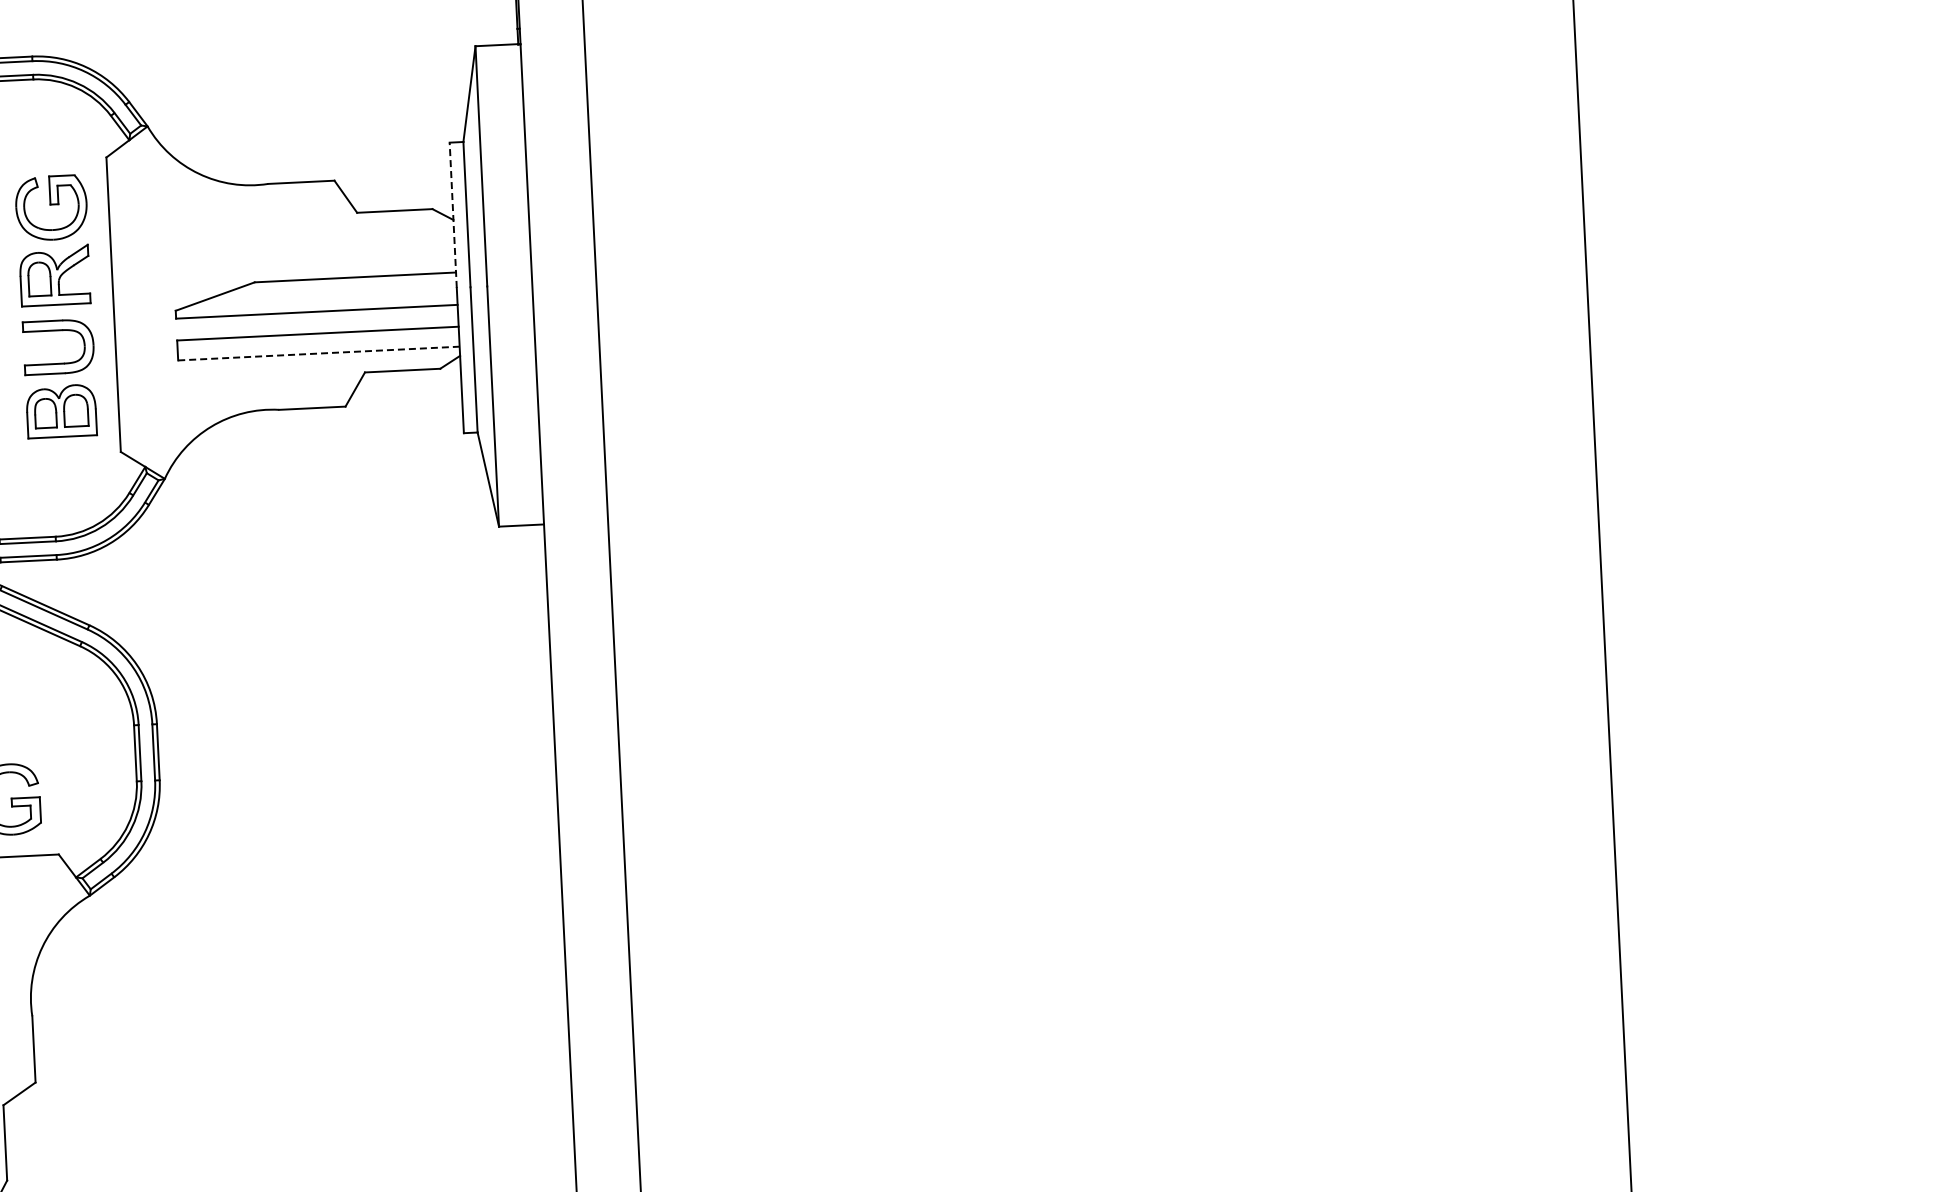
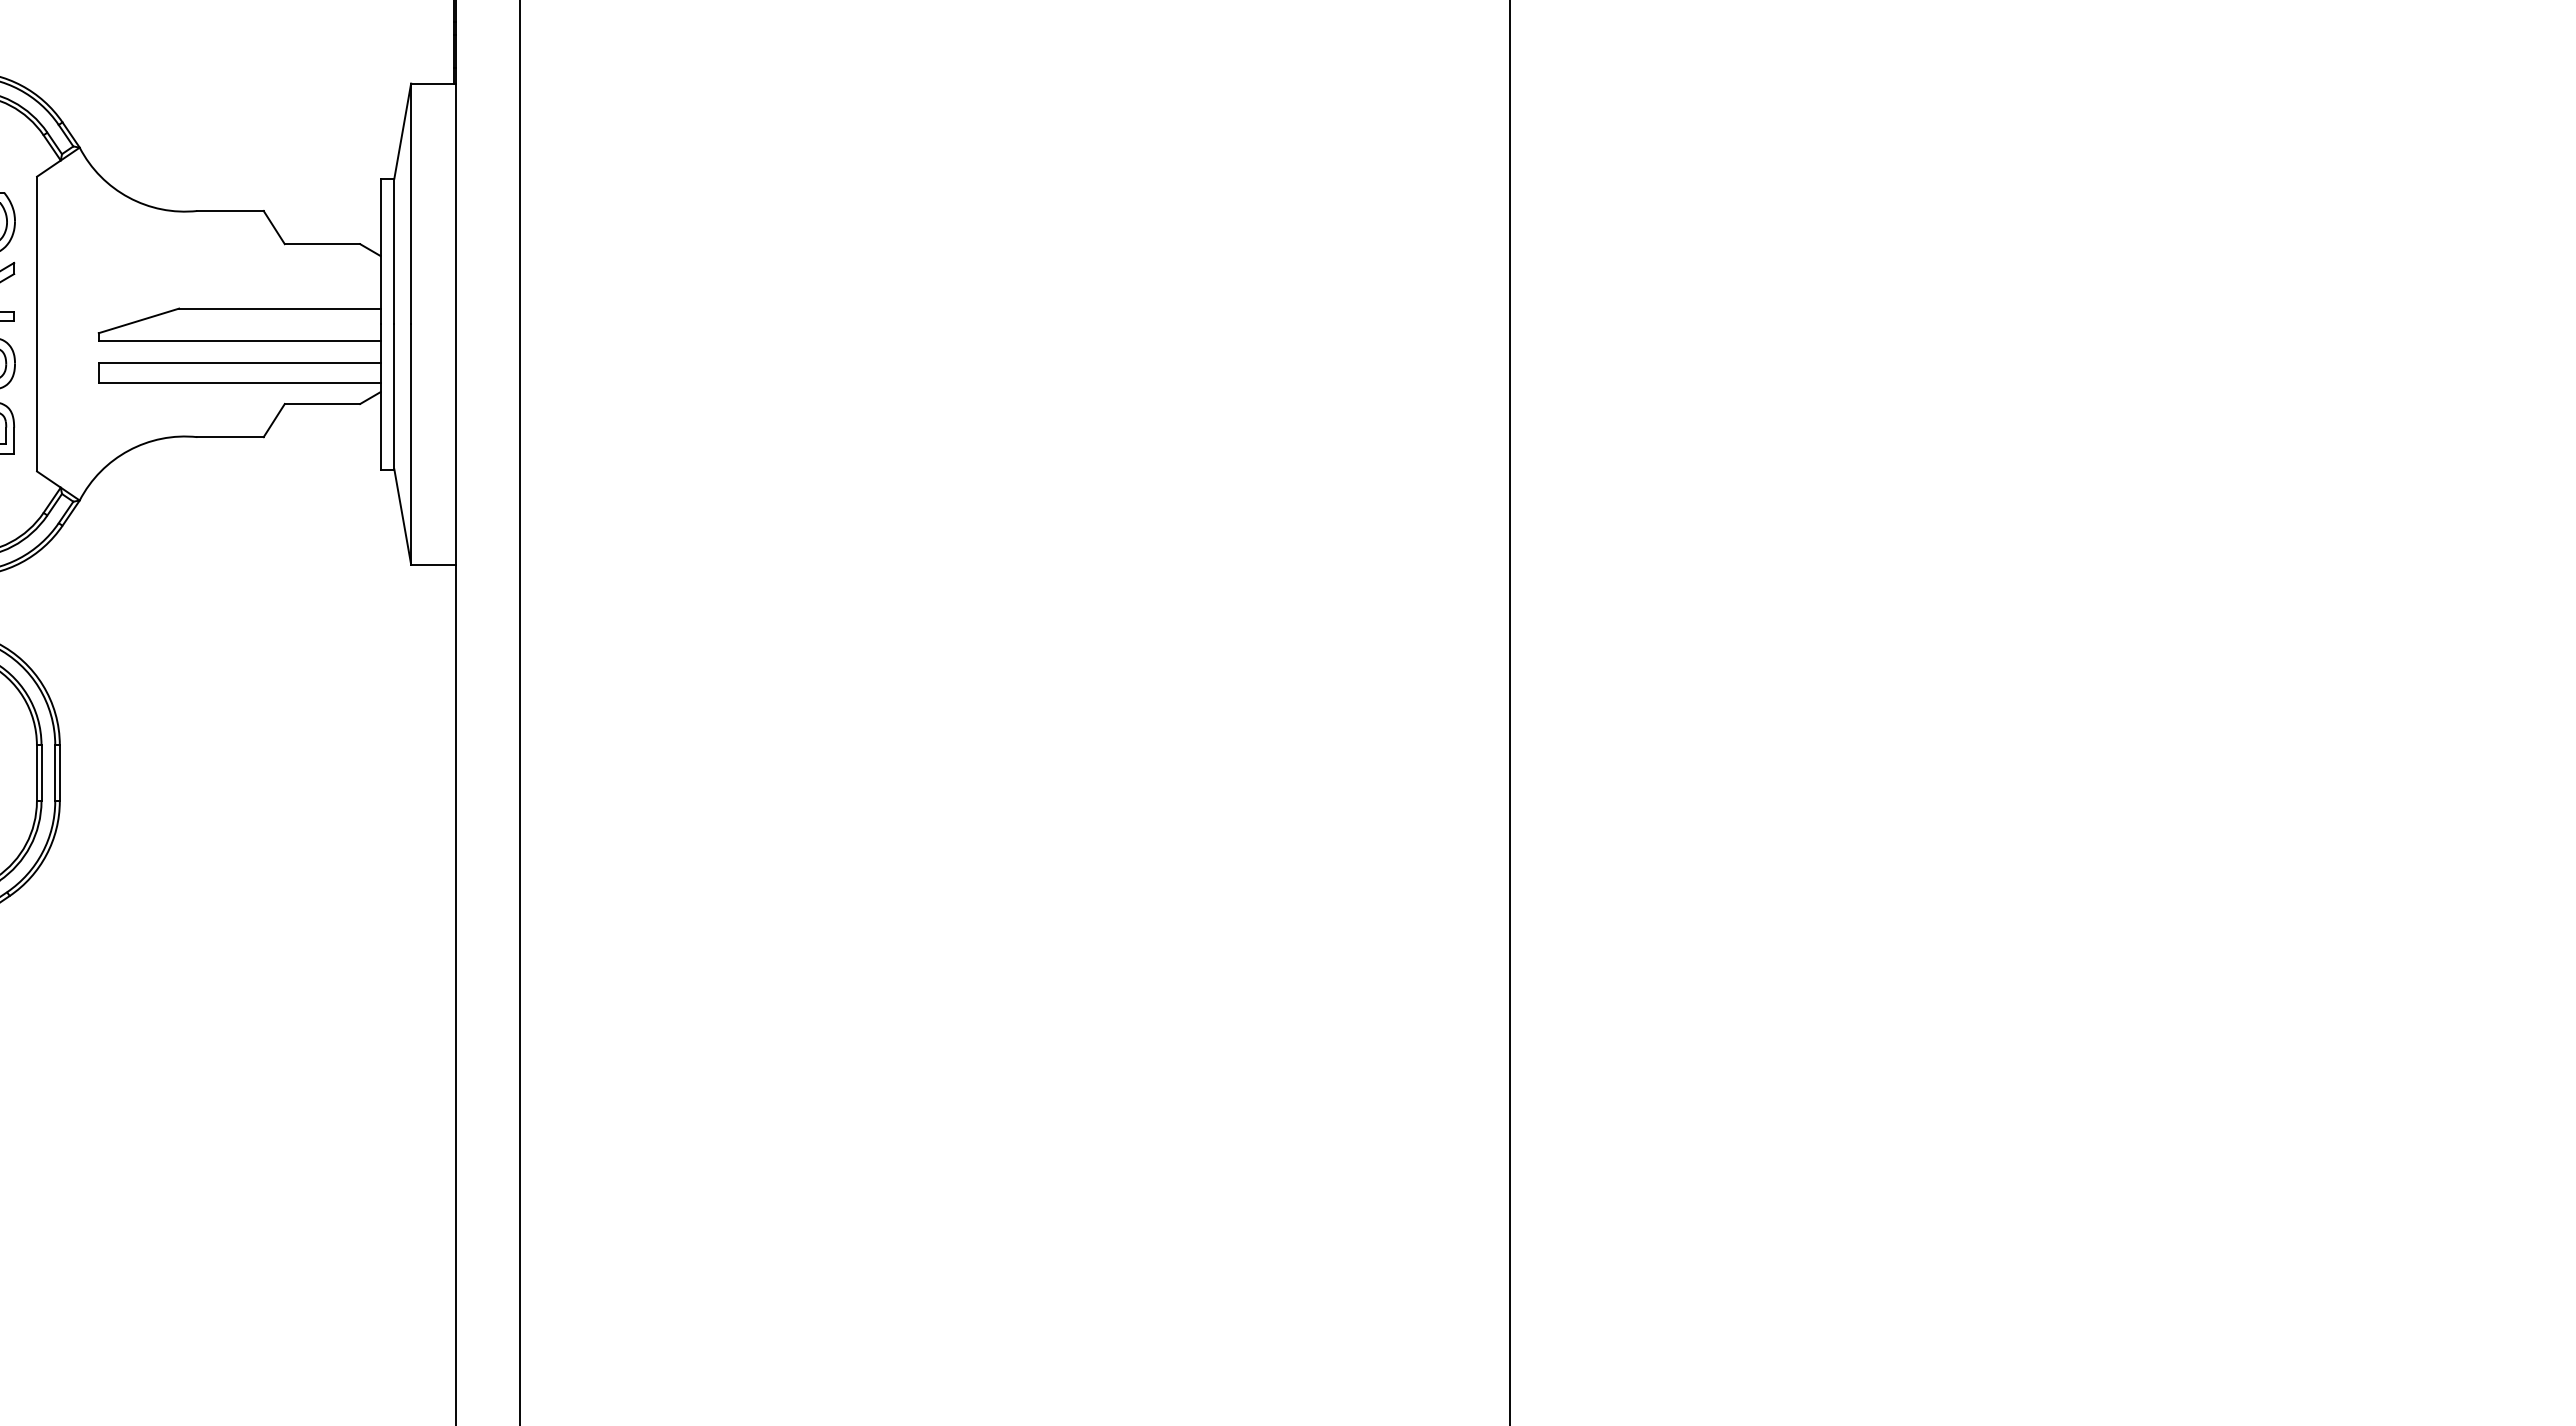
line: (453, 215) -> (380, 251), dashed -> solid
line: (318, 353) -> (239, 382), dashed -> solid

